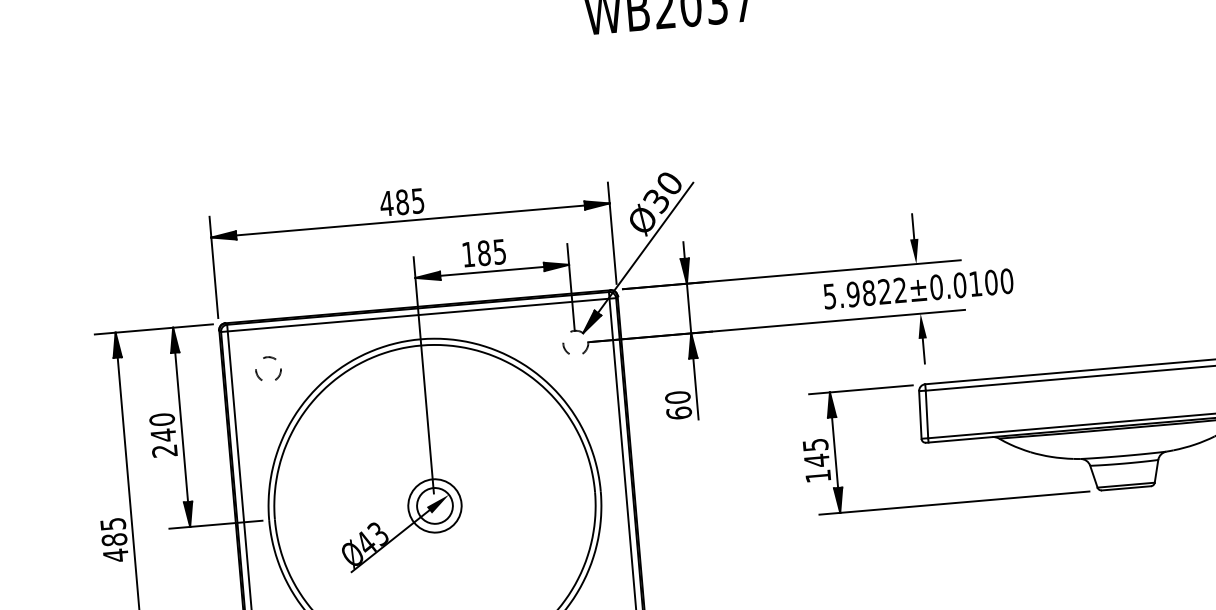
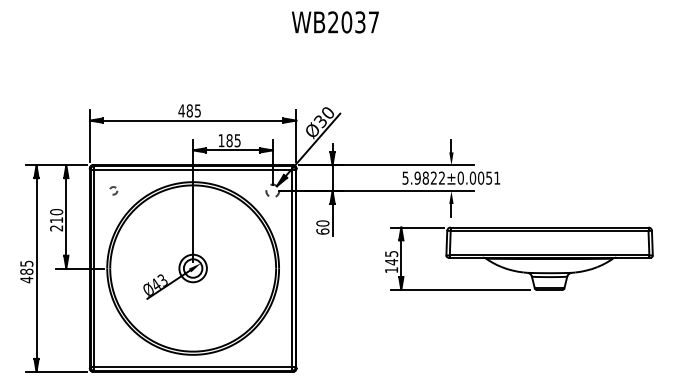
text: (991, 281) -> (489, 177), 5.9822±0.0100 -> 5.9822±0.0051
circle: (268, 368) -> (113, 190), size x0.6
text: (163, 435) -> (56, 220), 240 -> 210

